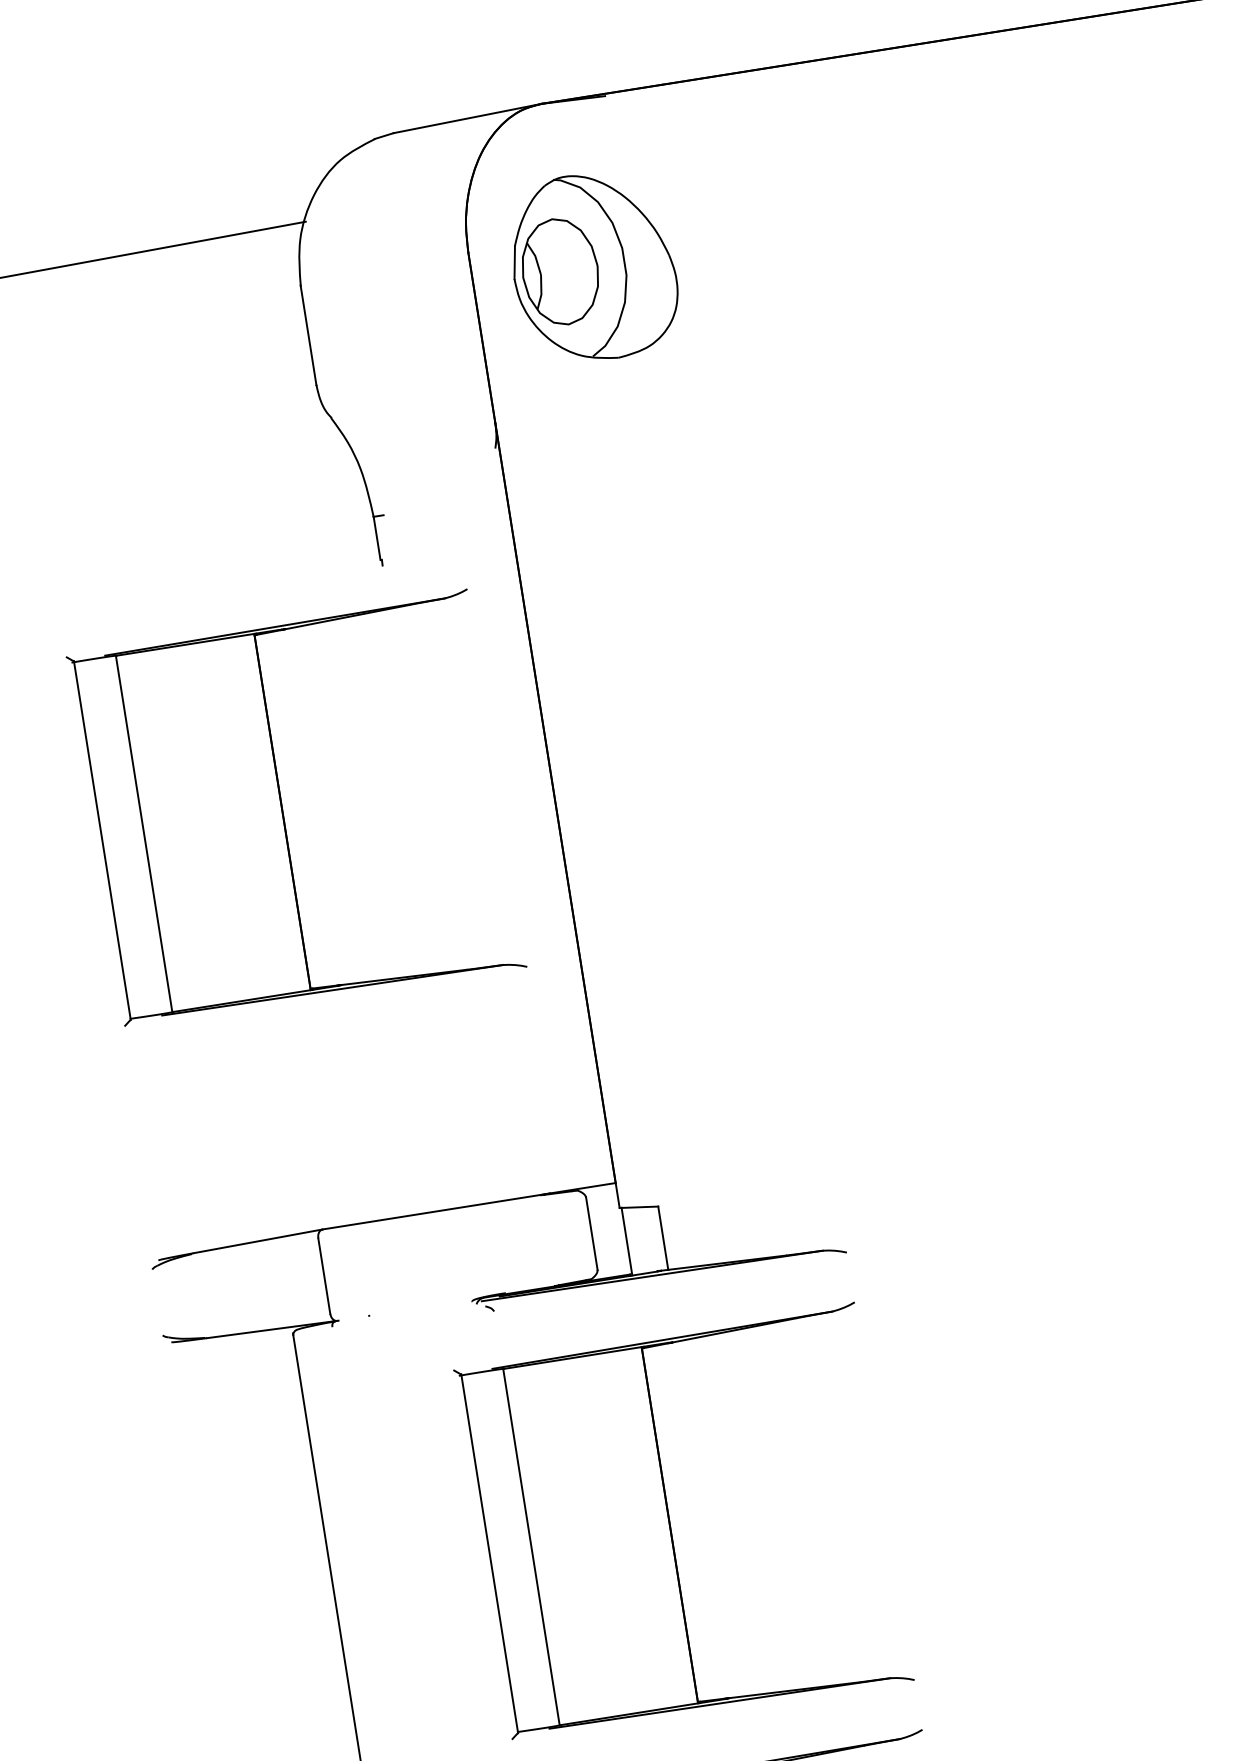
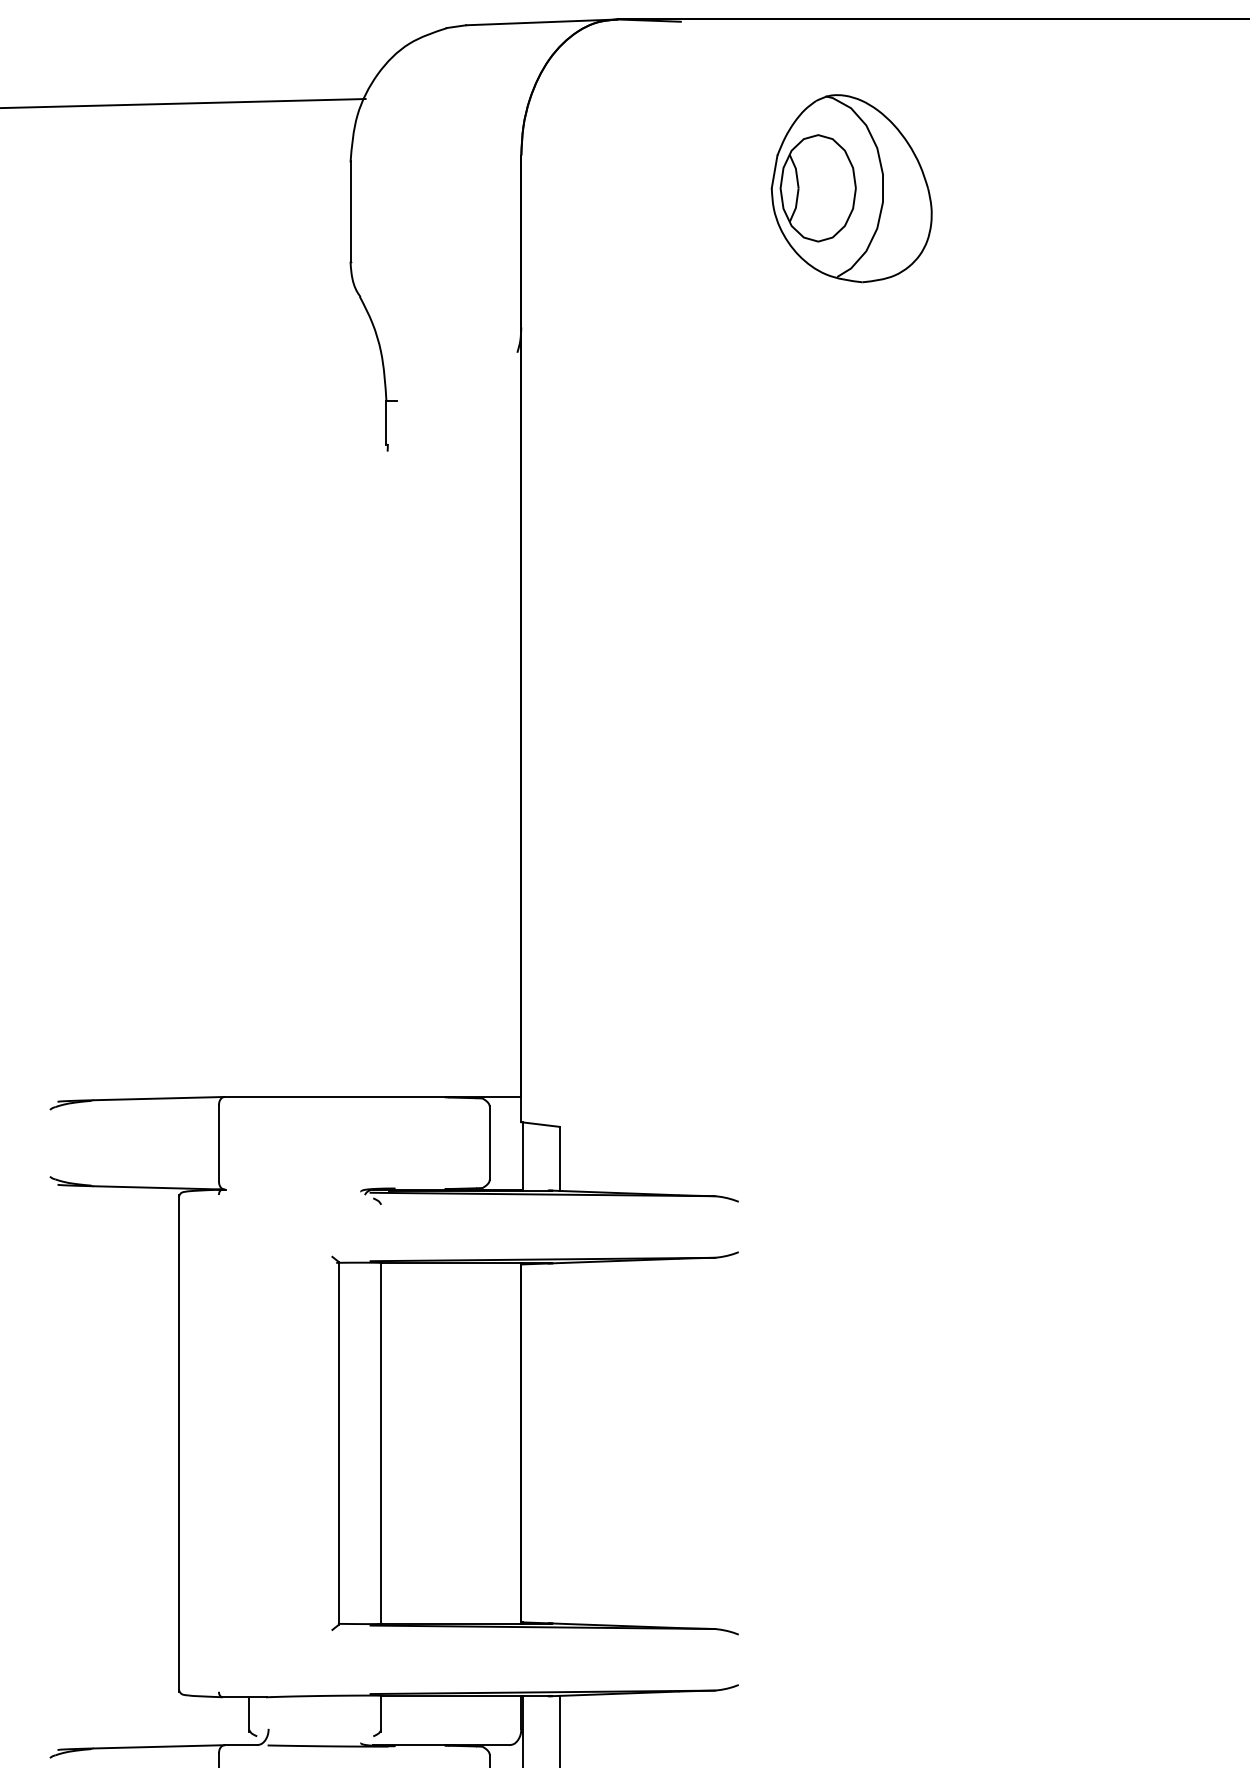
part: (593, 266) -> (851, 188), moved
part: (282, 812) -> (250, 678), removed

